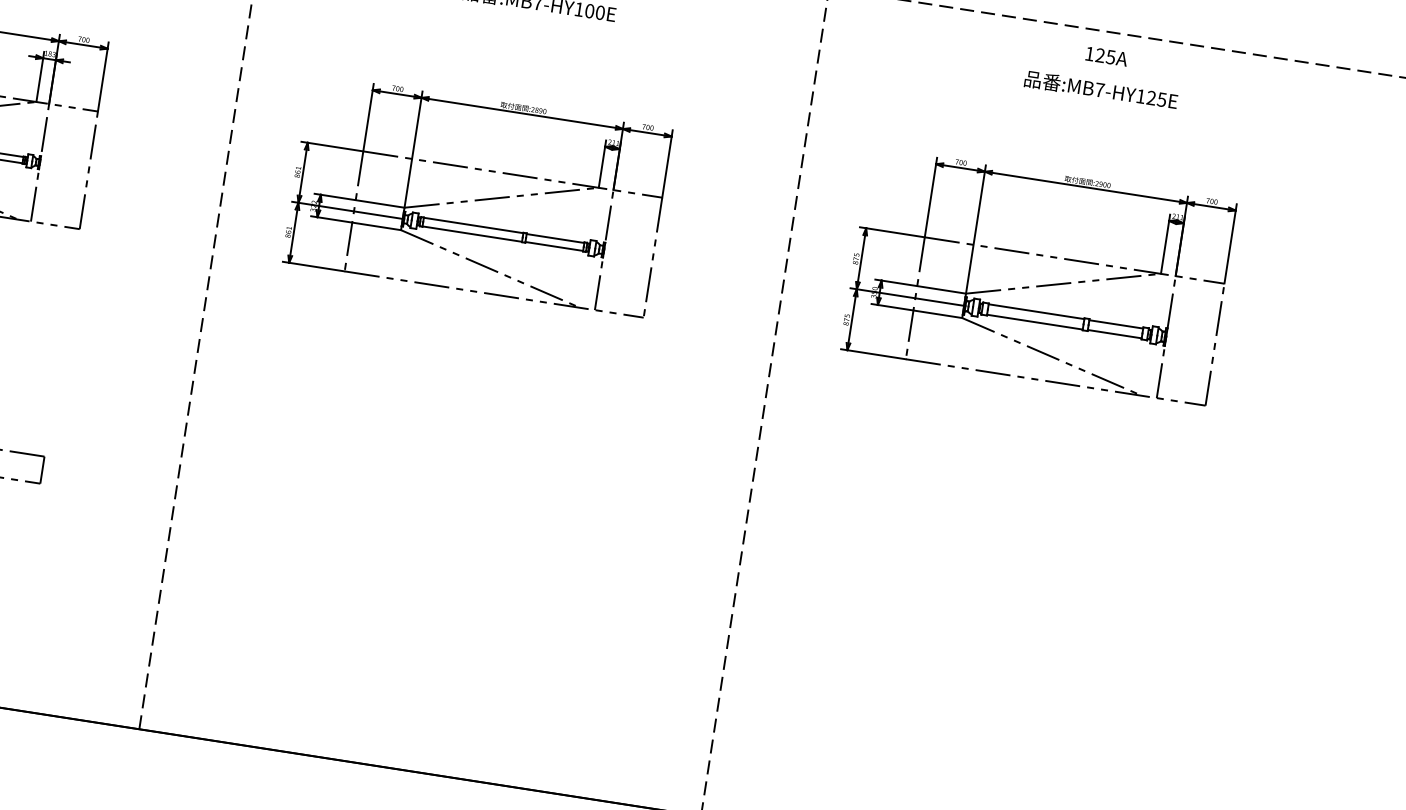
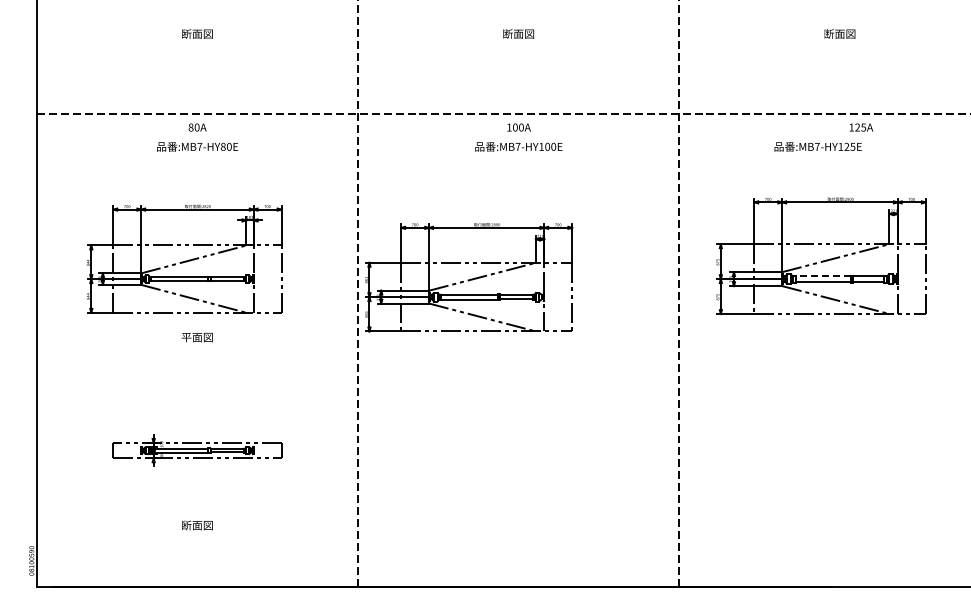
text: (1107, 56) -> (861, 127), moved
text: (1100, 89) -> (817, 146), moved
part: (478, 195) -> (469, 277), moved
line: (1035, 312) -> (822, 276), solid -> dashed

